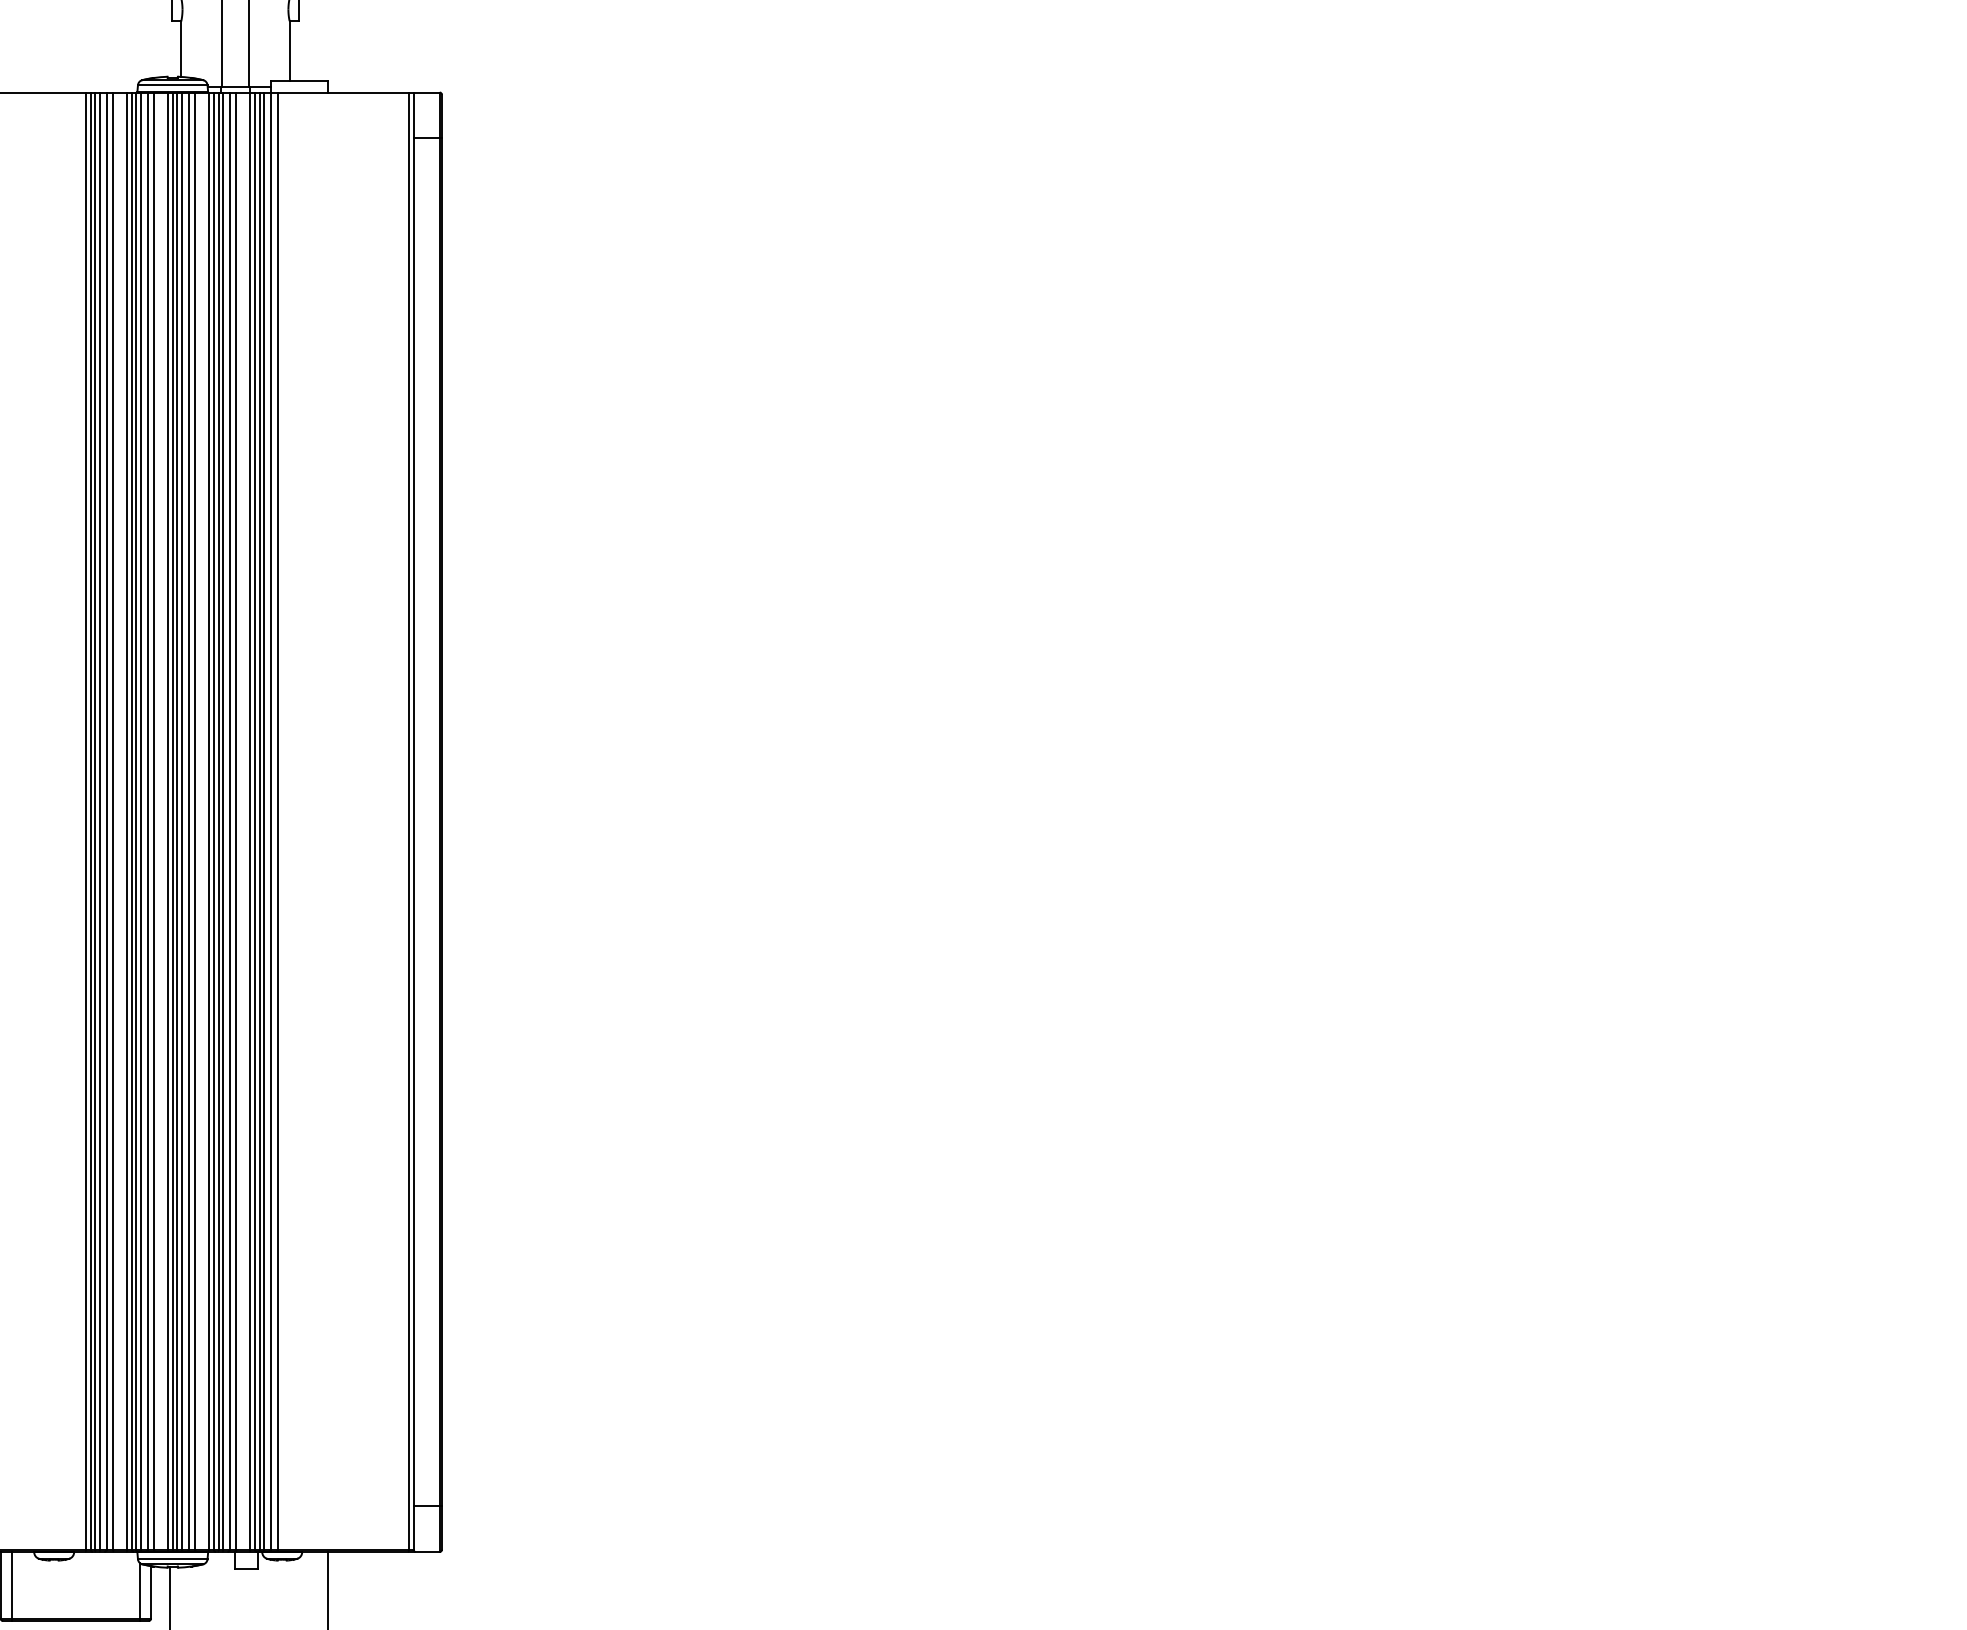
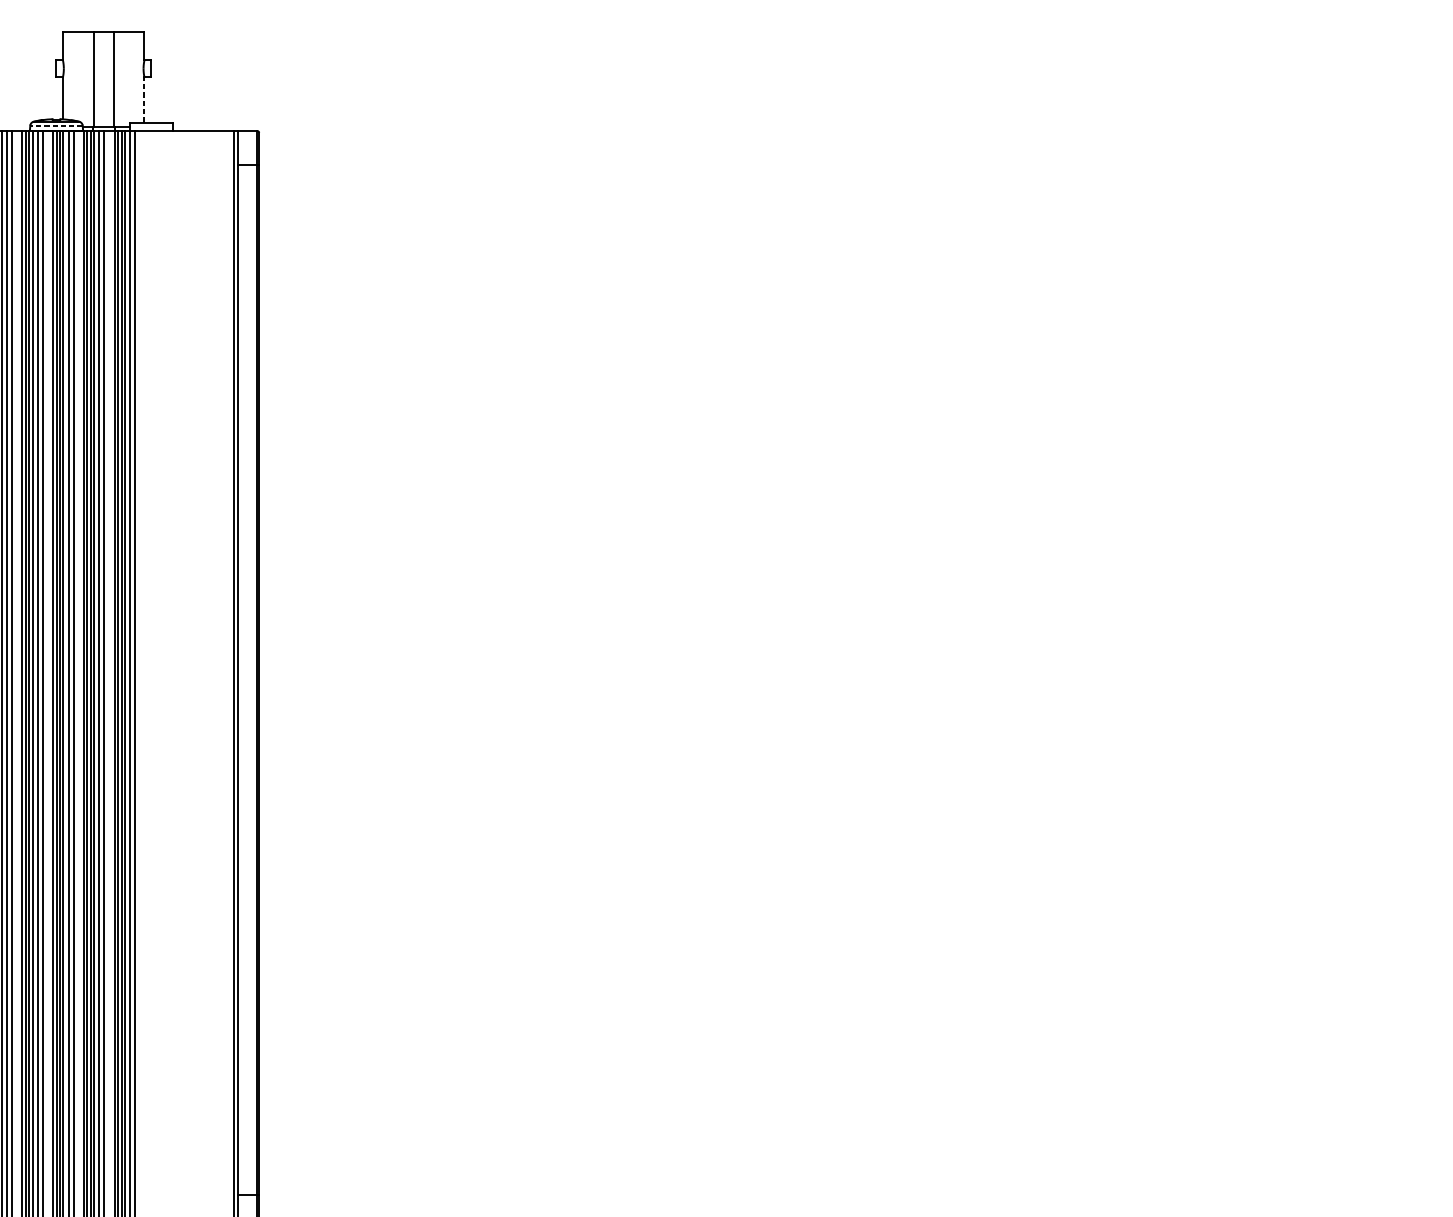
line: (289, 51) -> (144, 100), solid -> dashed
line: (172, 85) -> (56, 125), solid -> dashed

